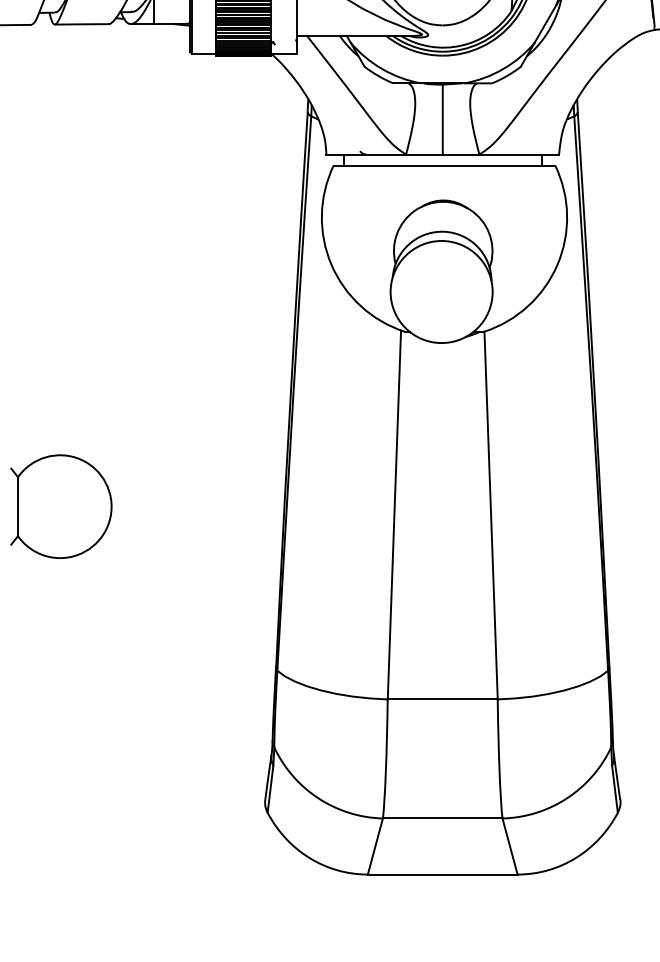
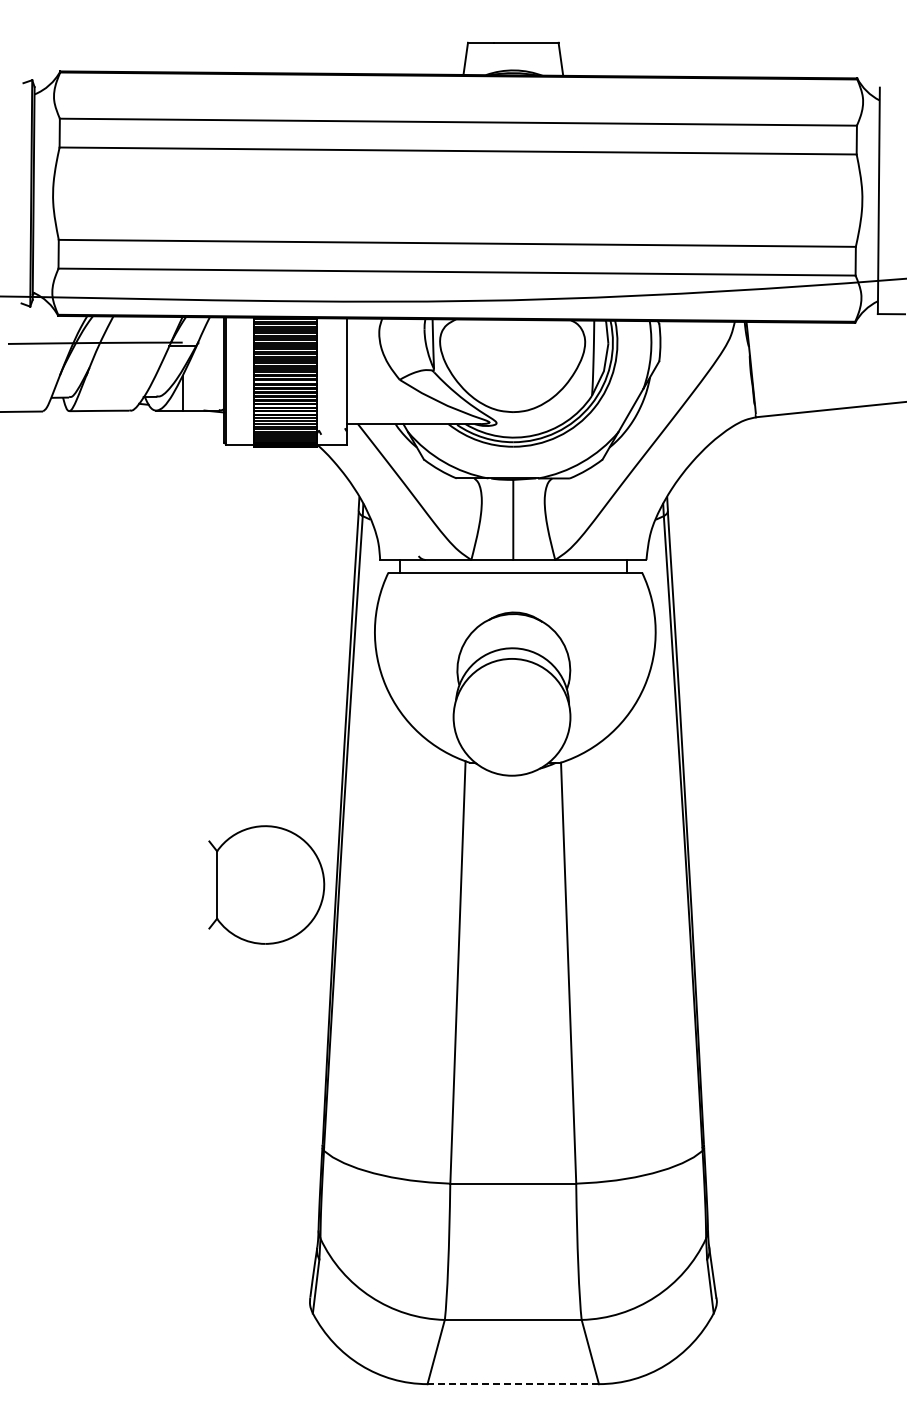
part: (61, 506) -> (266, 884), moved
line: (442, 874) -> (513, 1384), solid -> dashed

